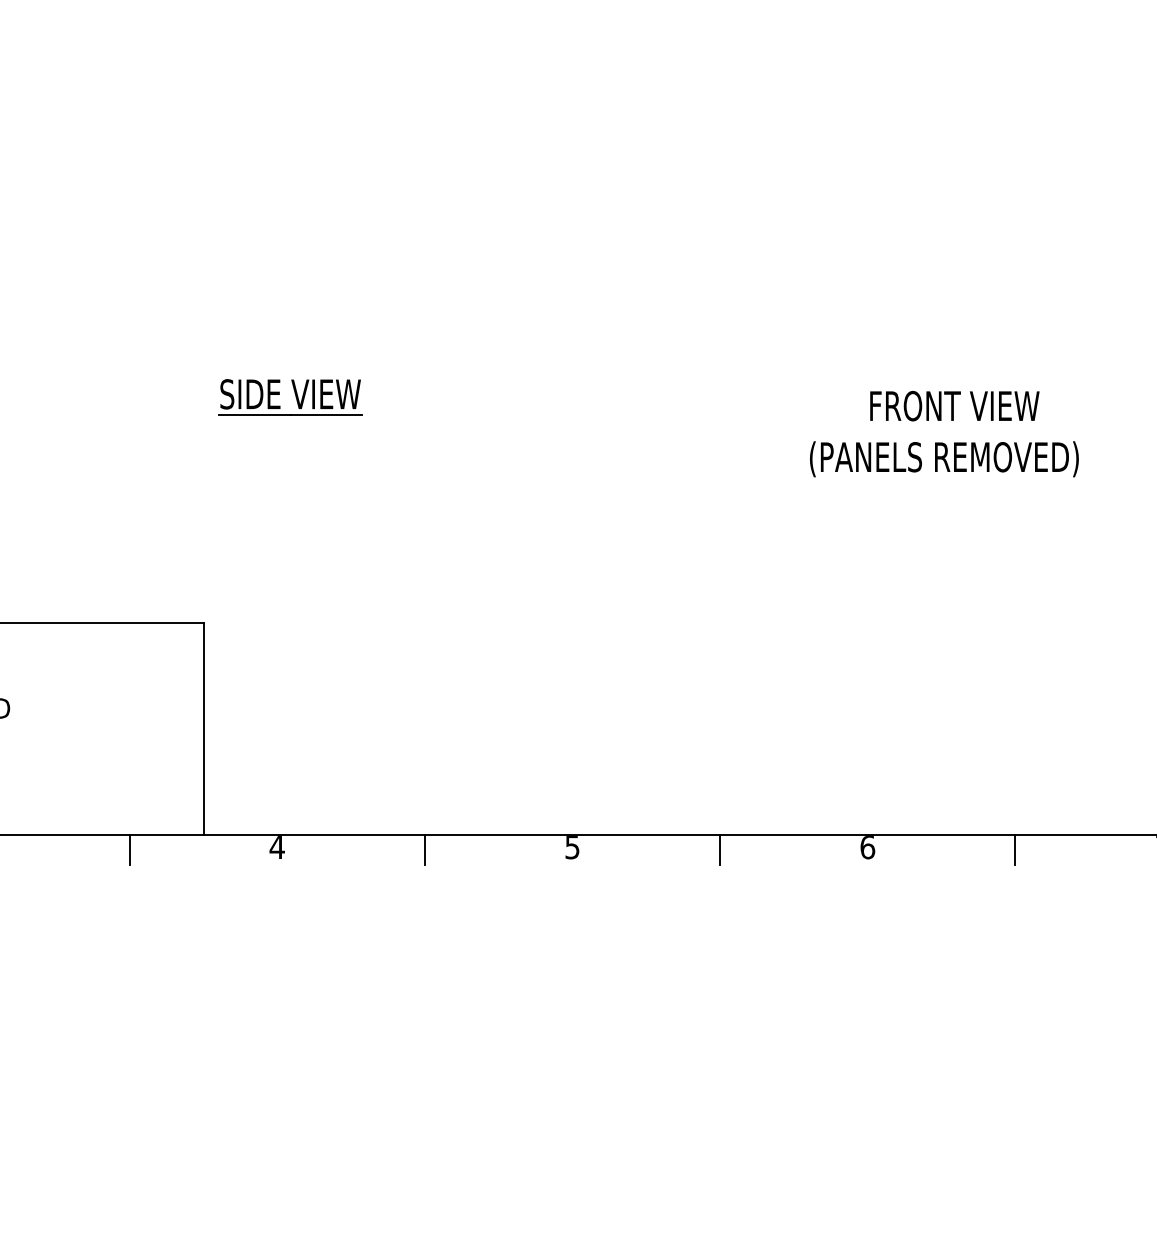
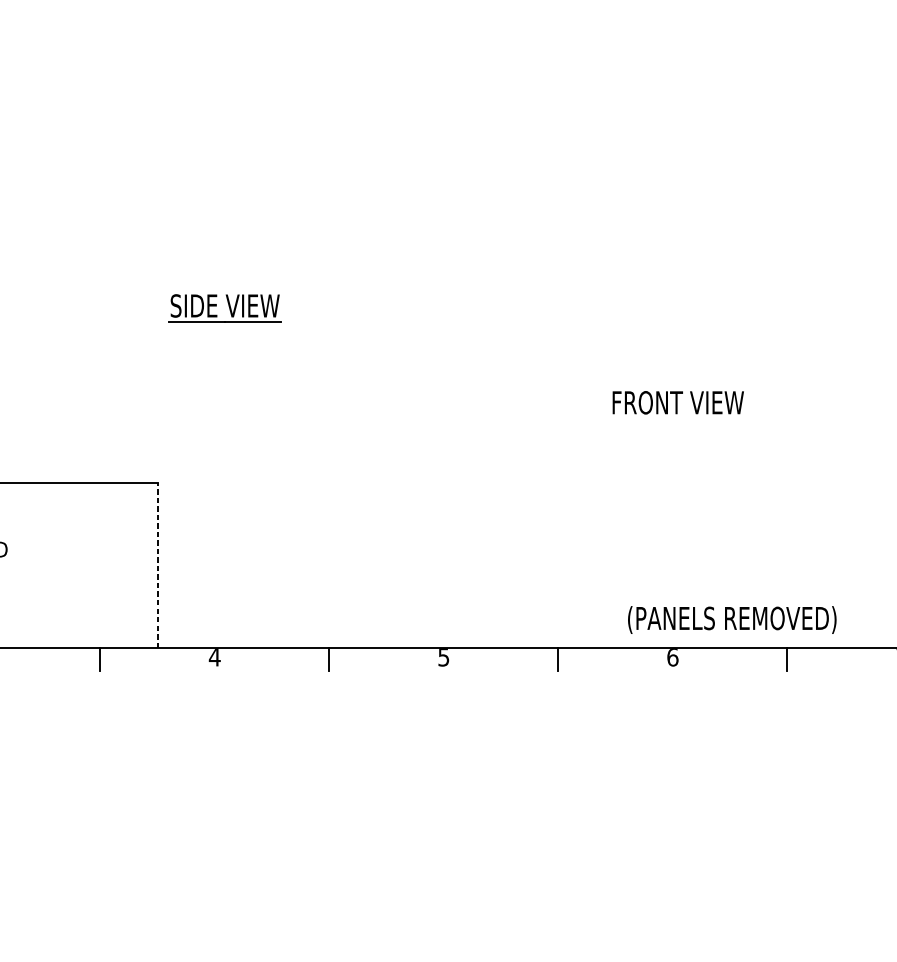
text: (954, 406) -> (678, 403), moved
text: (944, 459) -> (732, 620), moved
line: (204, 728) -> (158, 565), solid -> dashed

